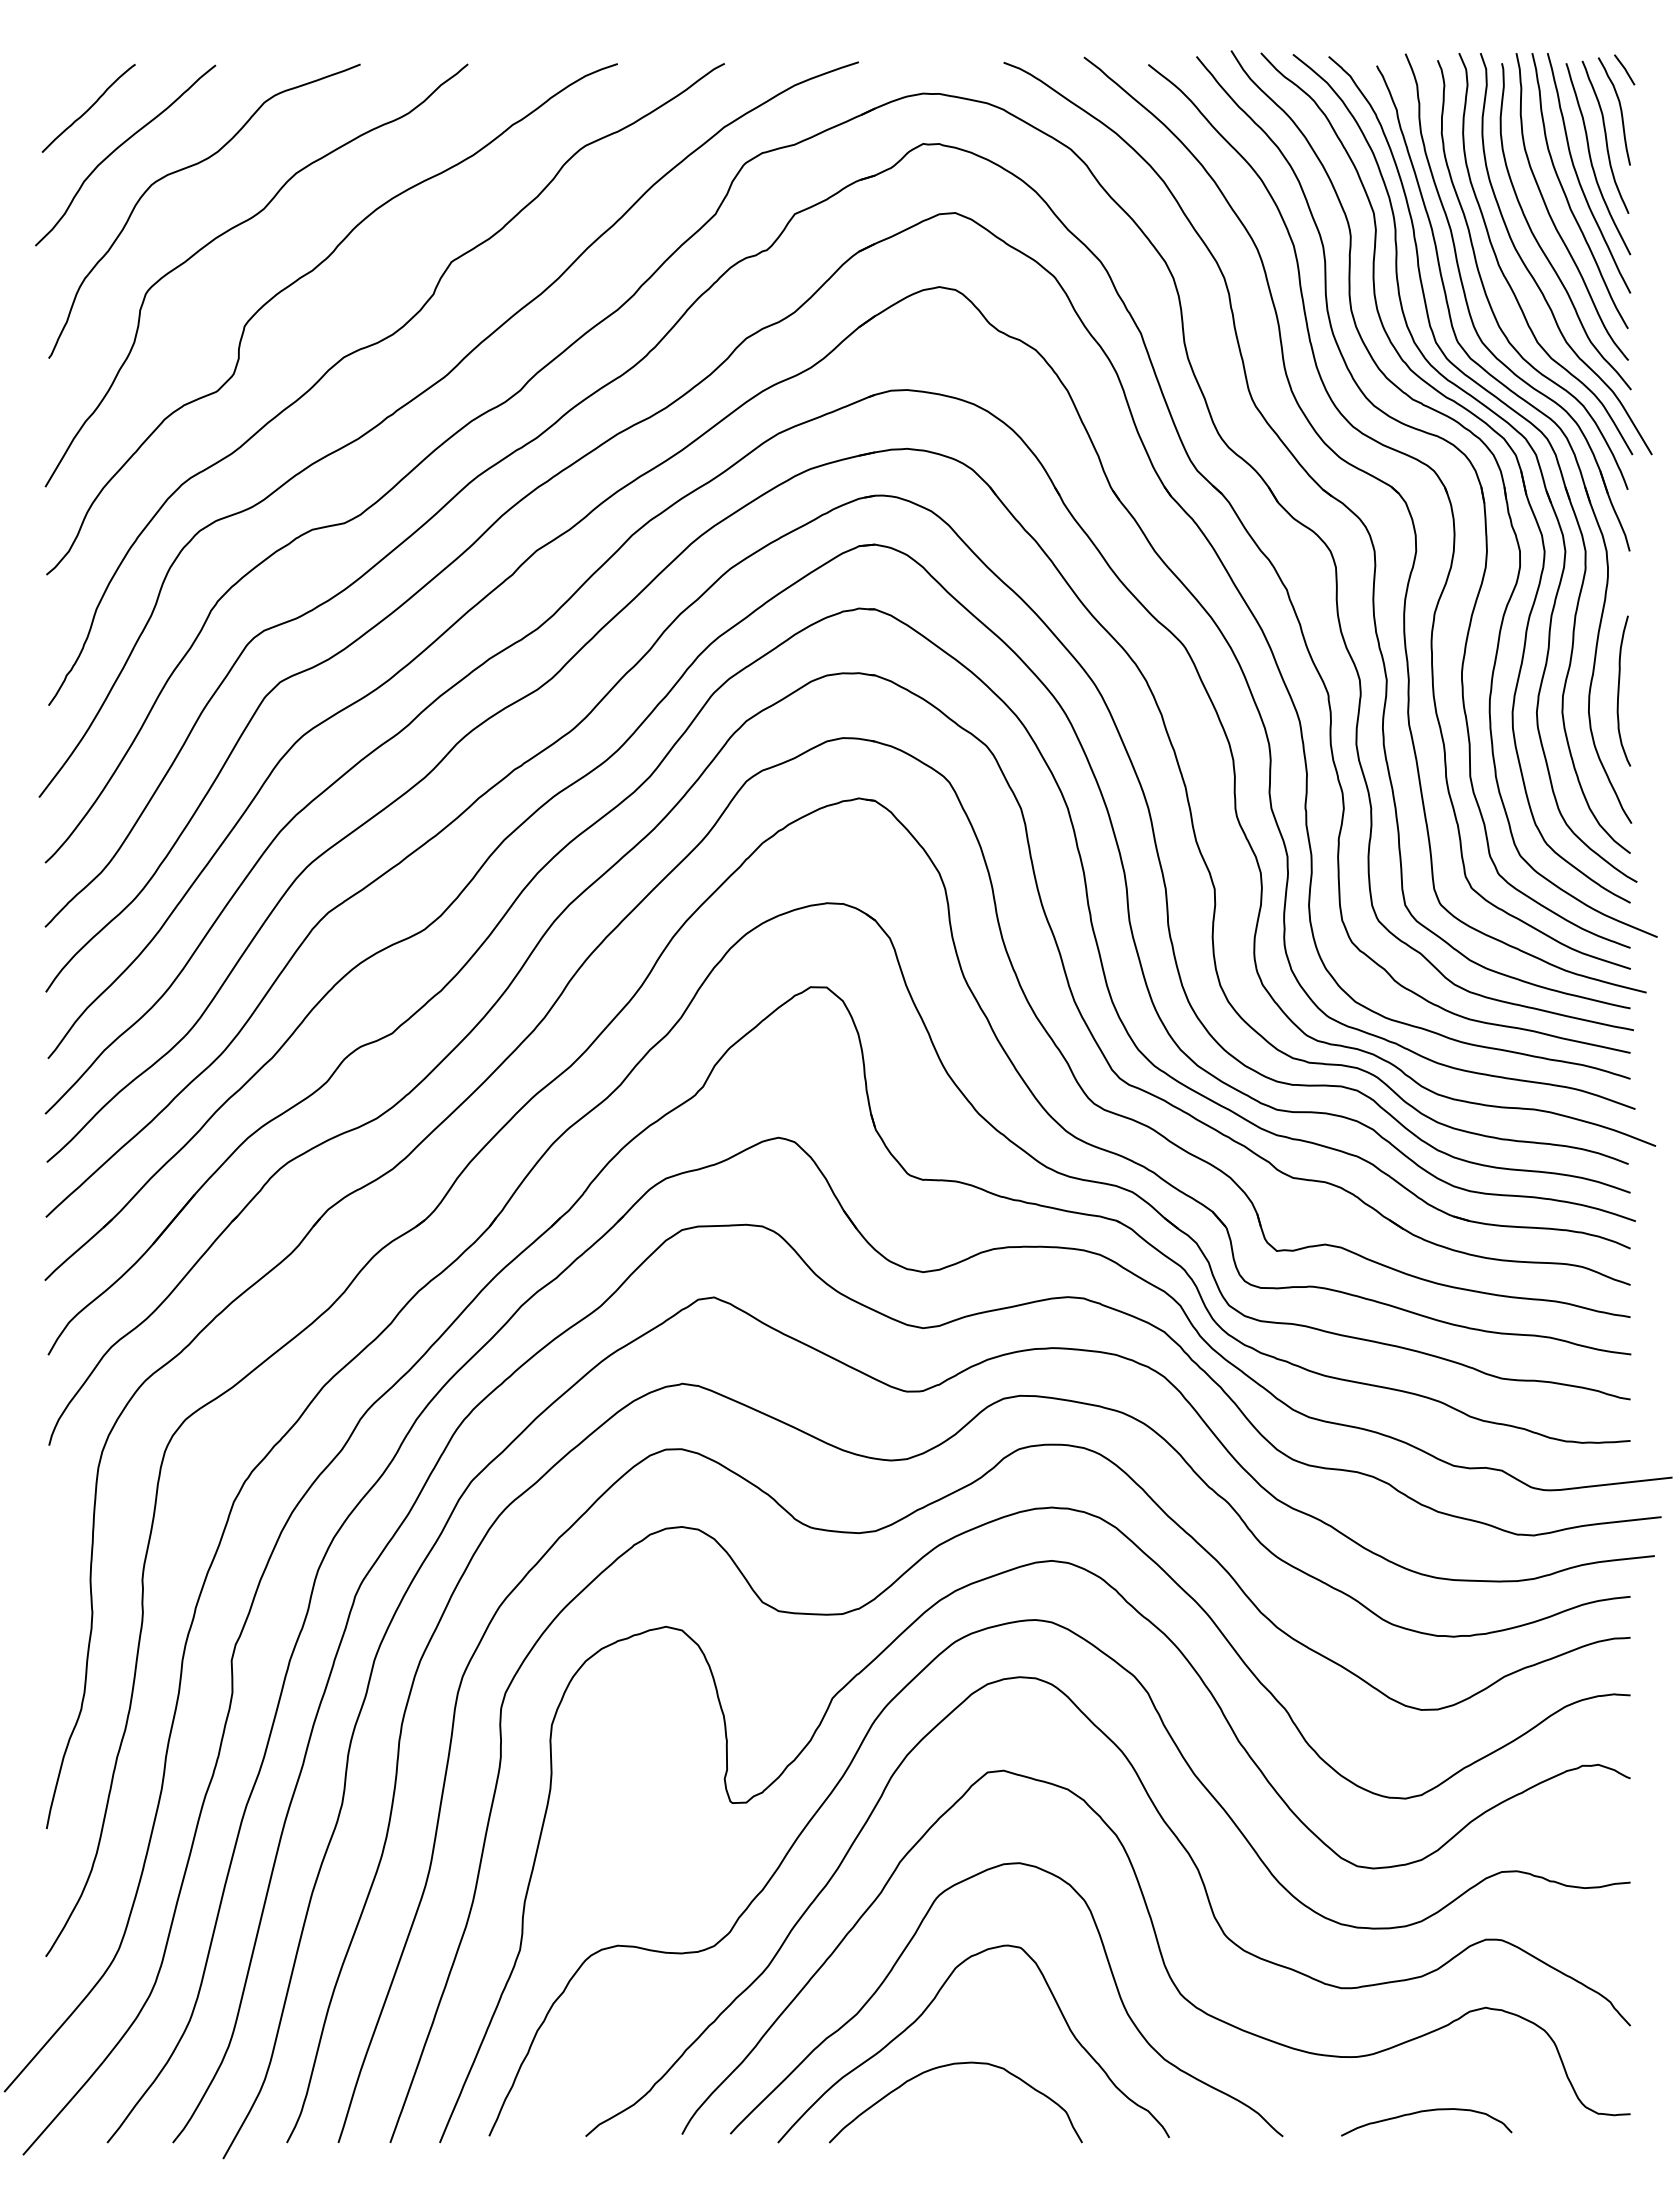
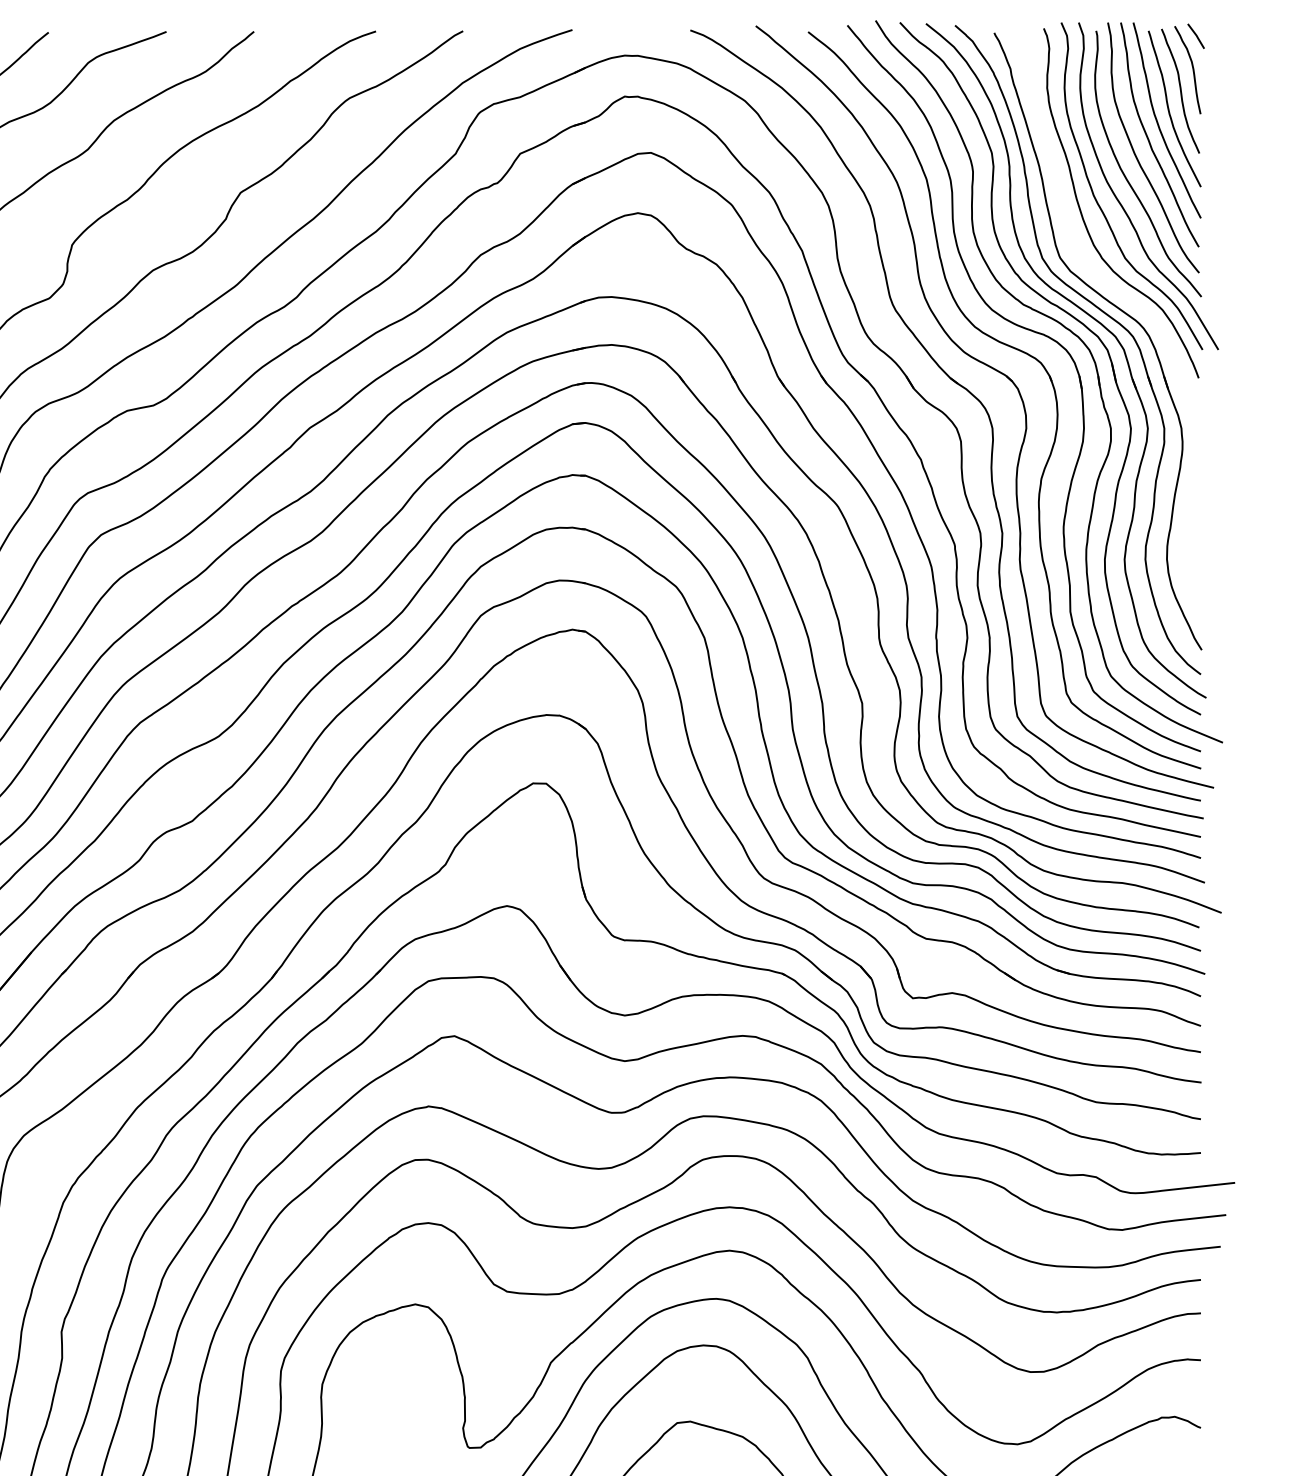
part: (1472, 318) -> (1072, 238), removed
curve: (1619, 690) -> (1191, 541), removed

